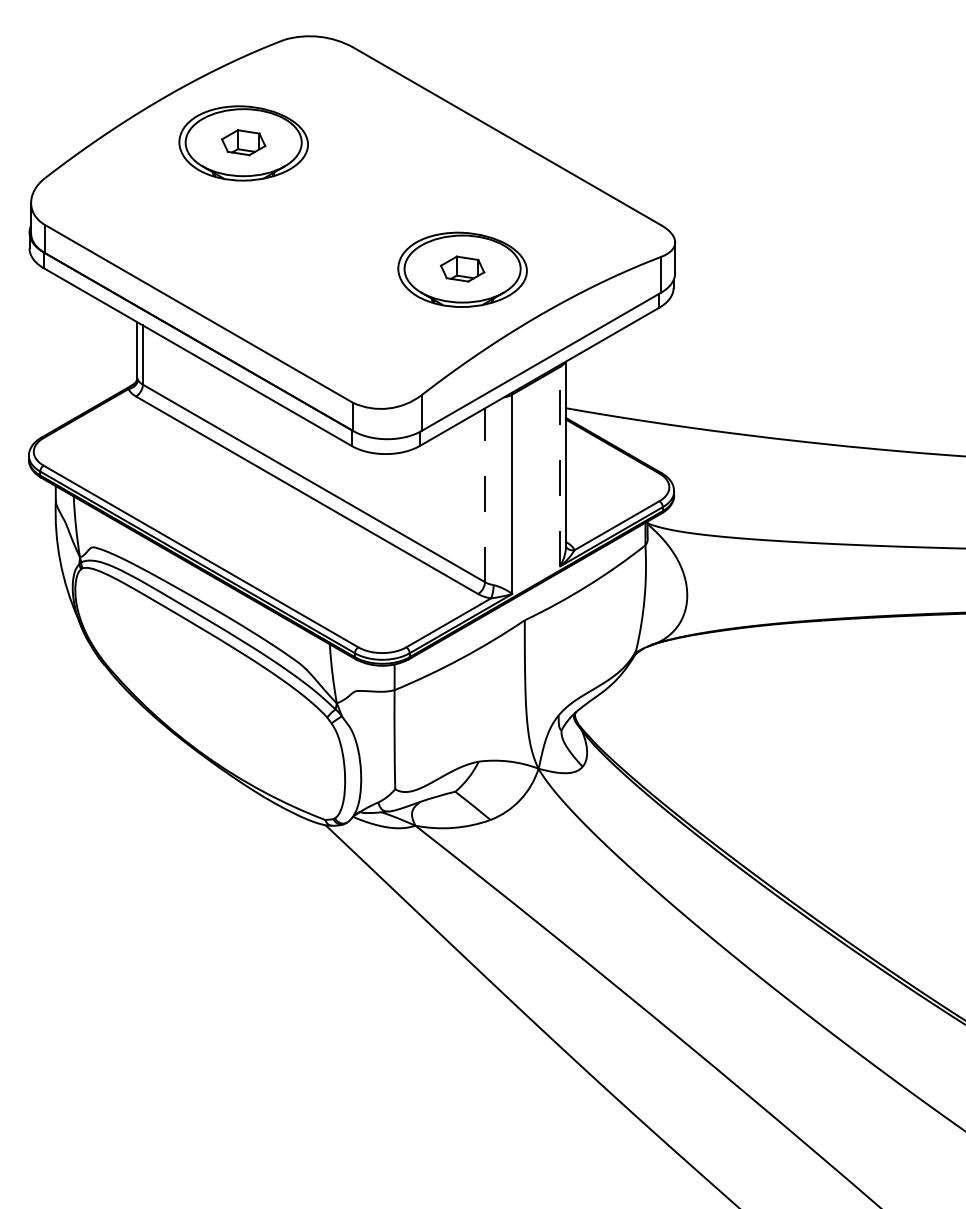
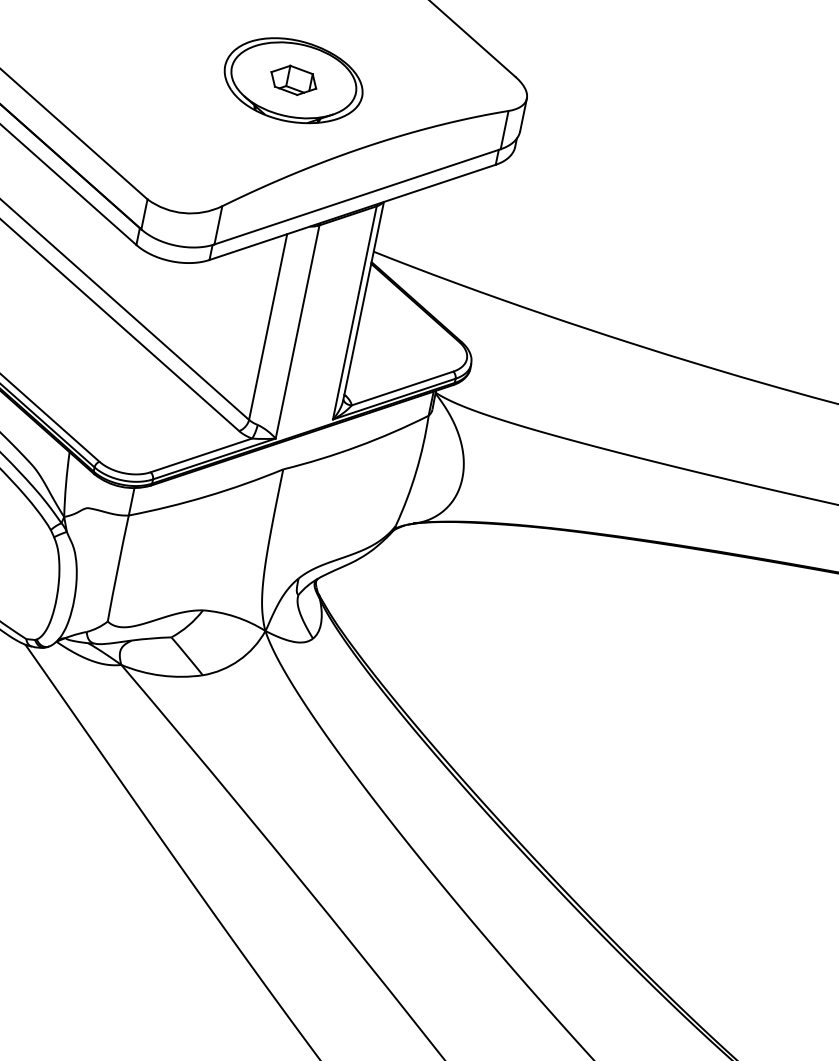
line: (560, 466) -> (355, 312), dashed -> solid
line: (484, 495) -> (267, 327), dashed -> solid

